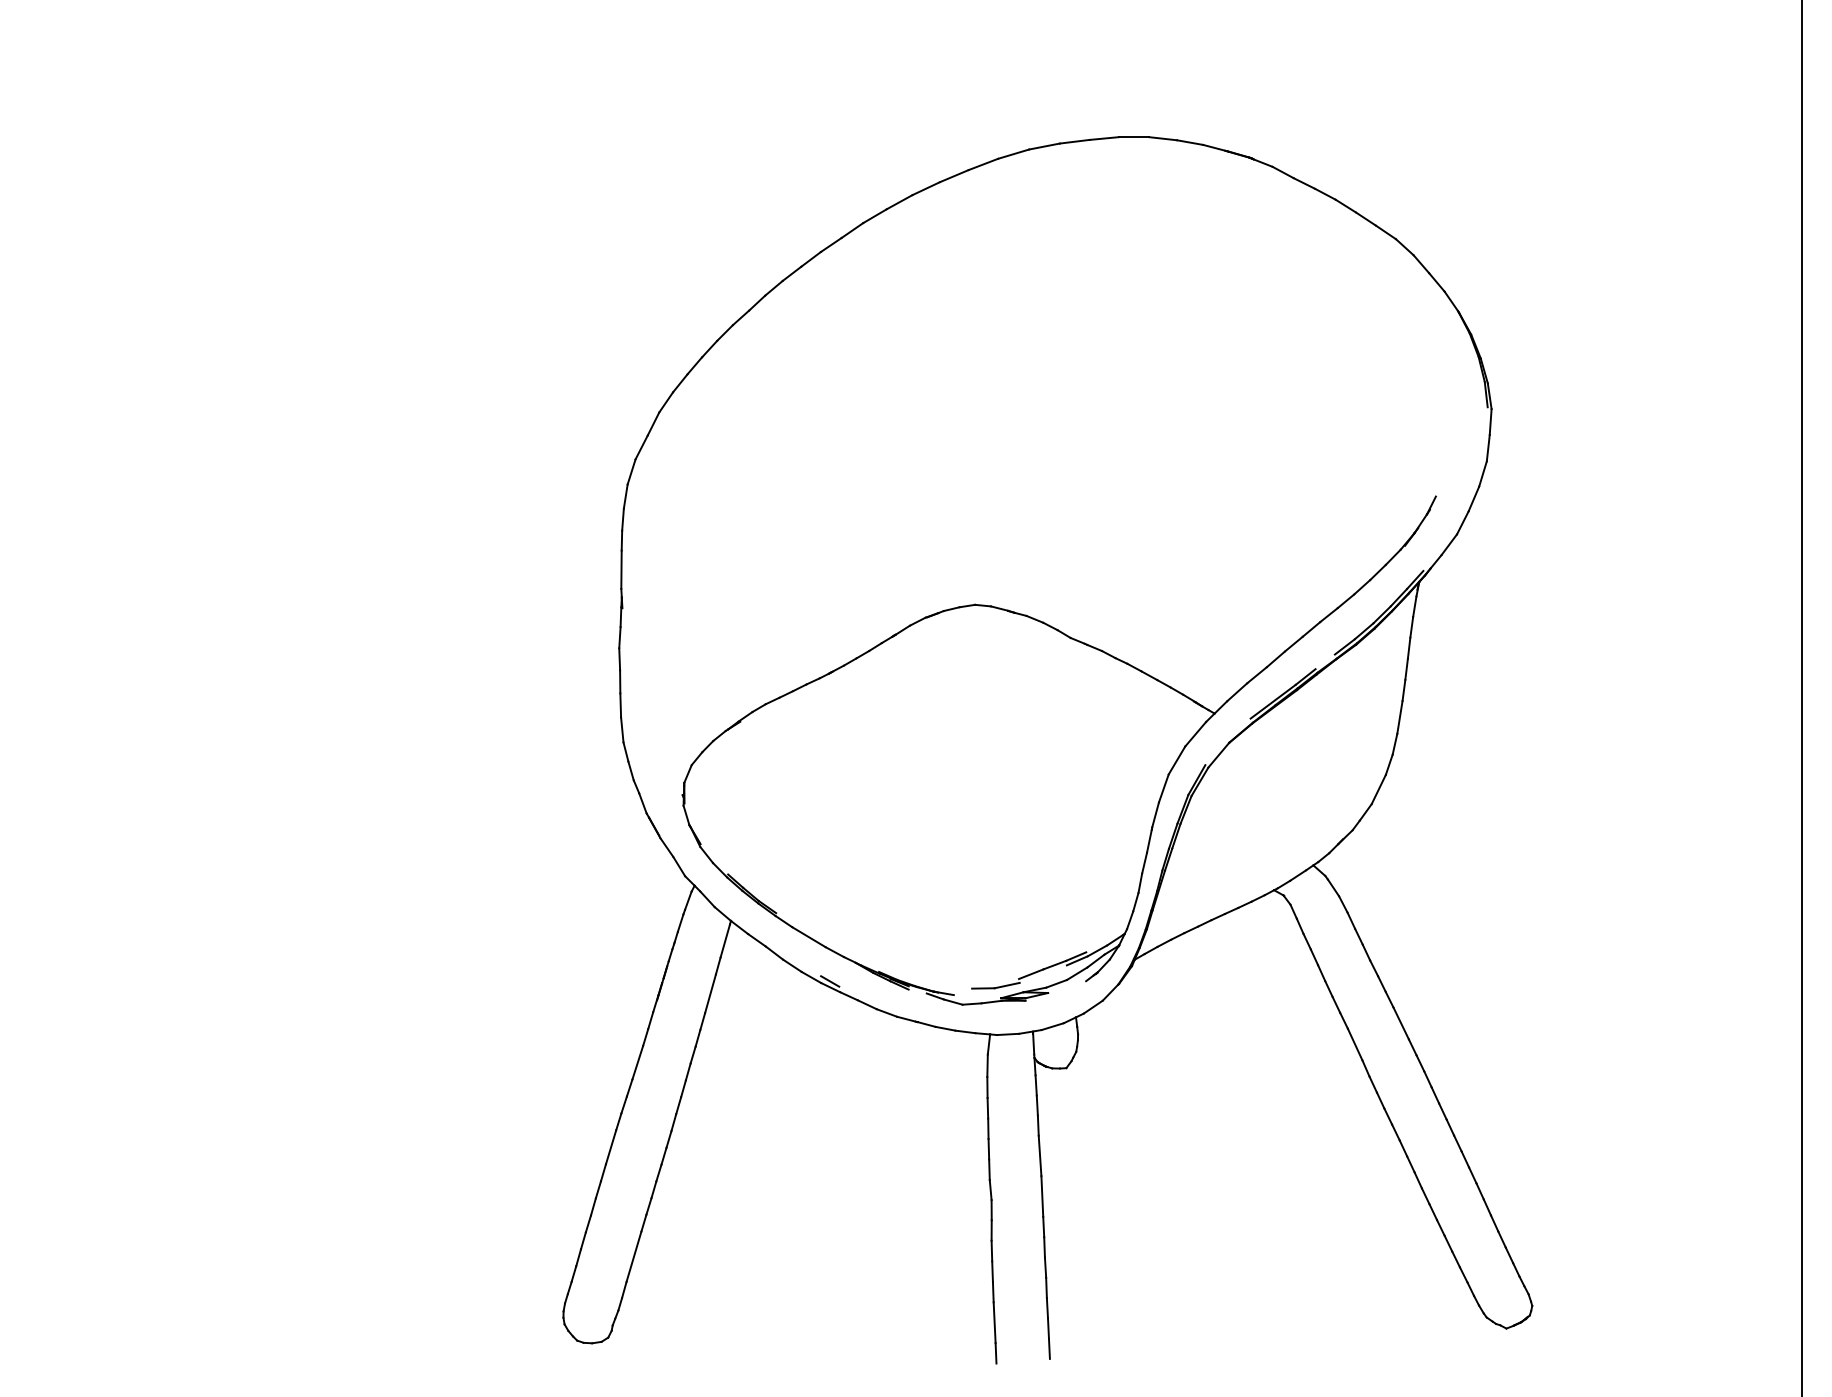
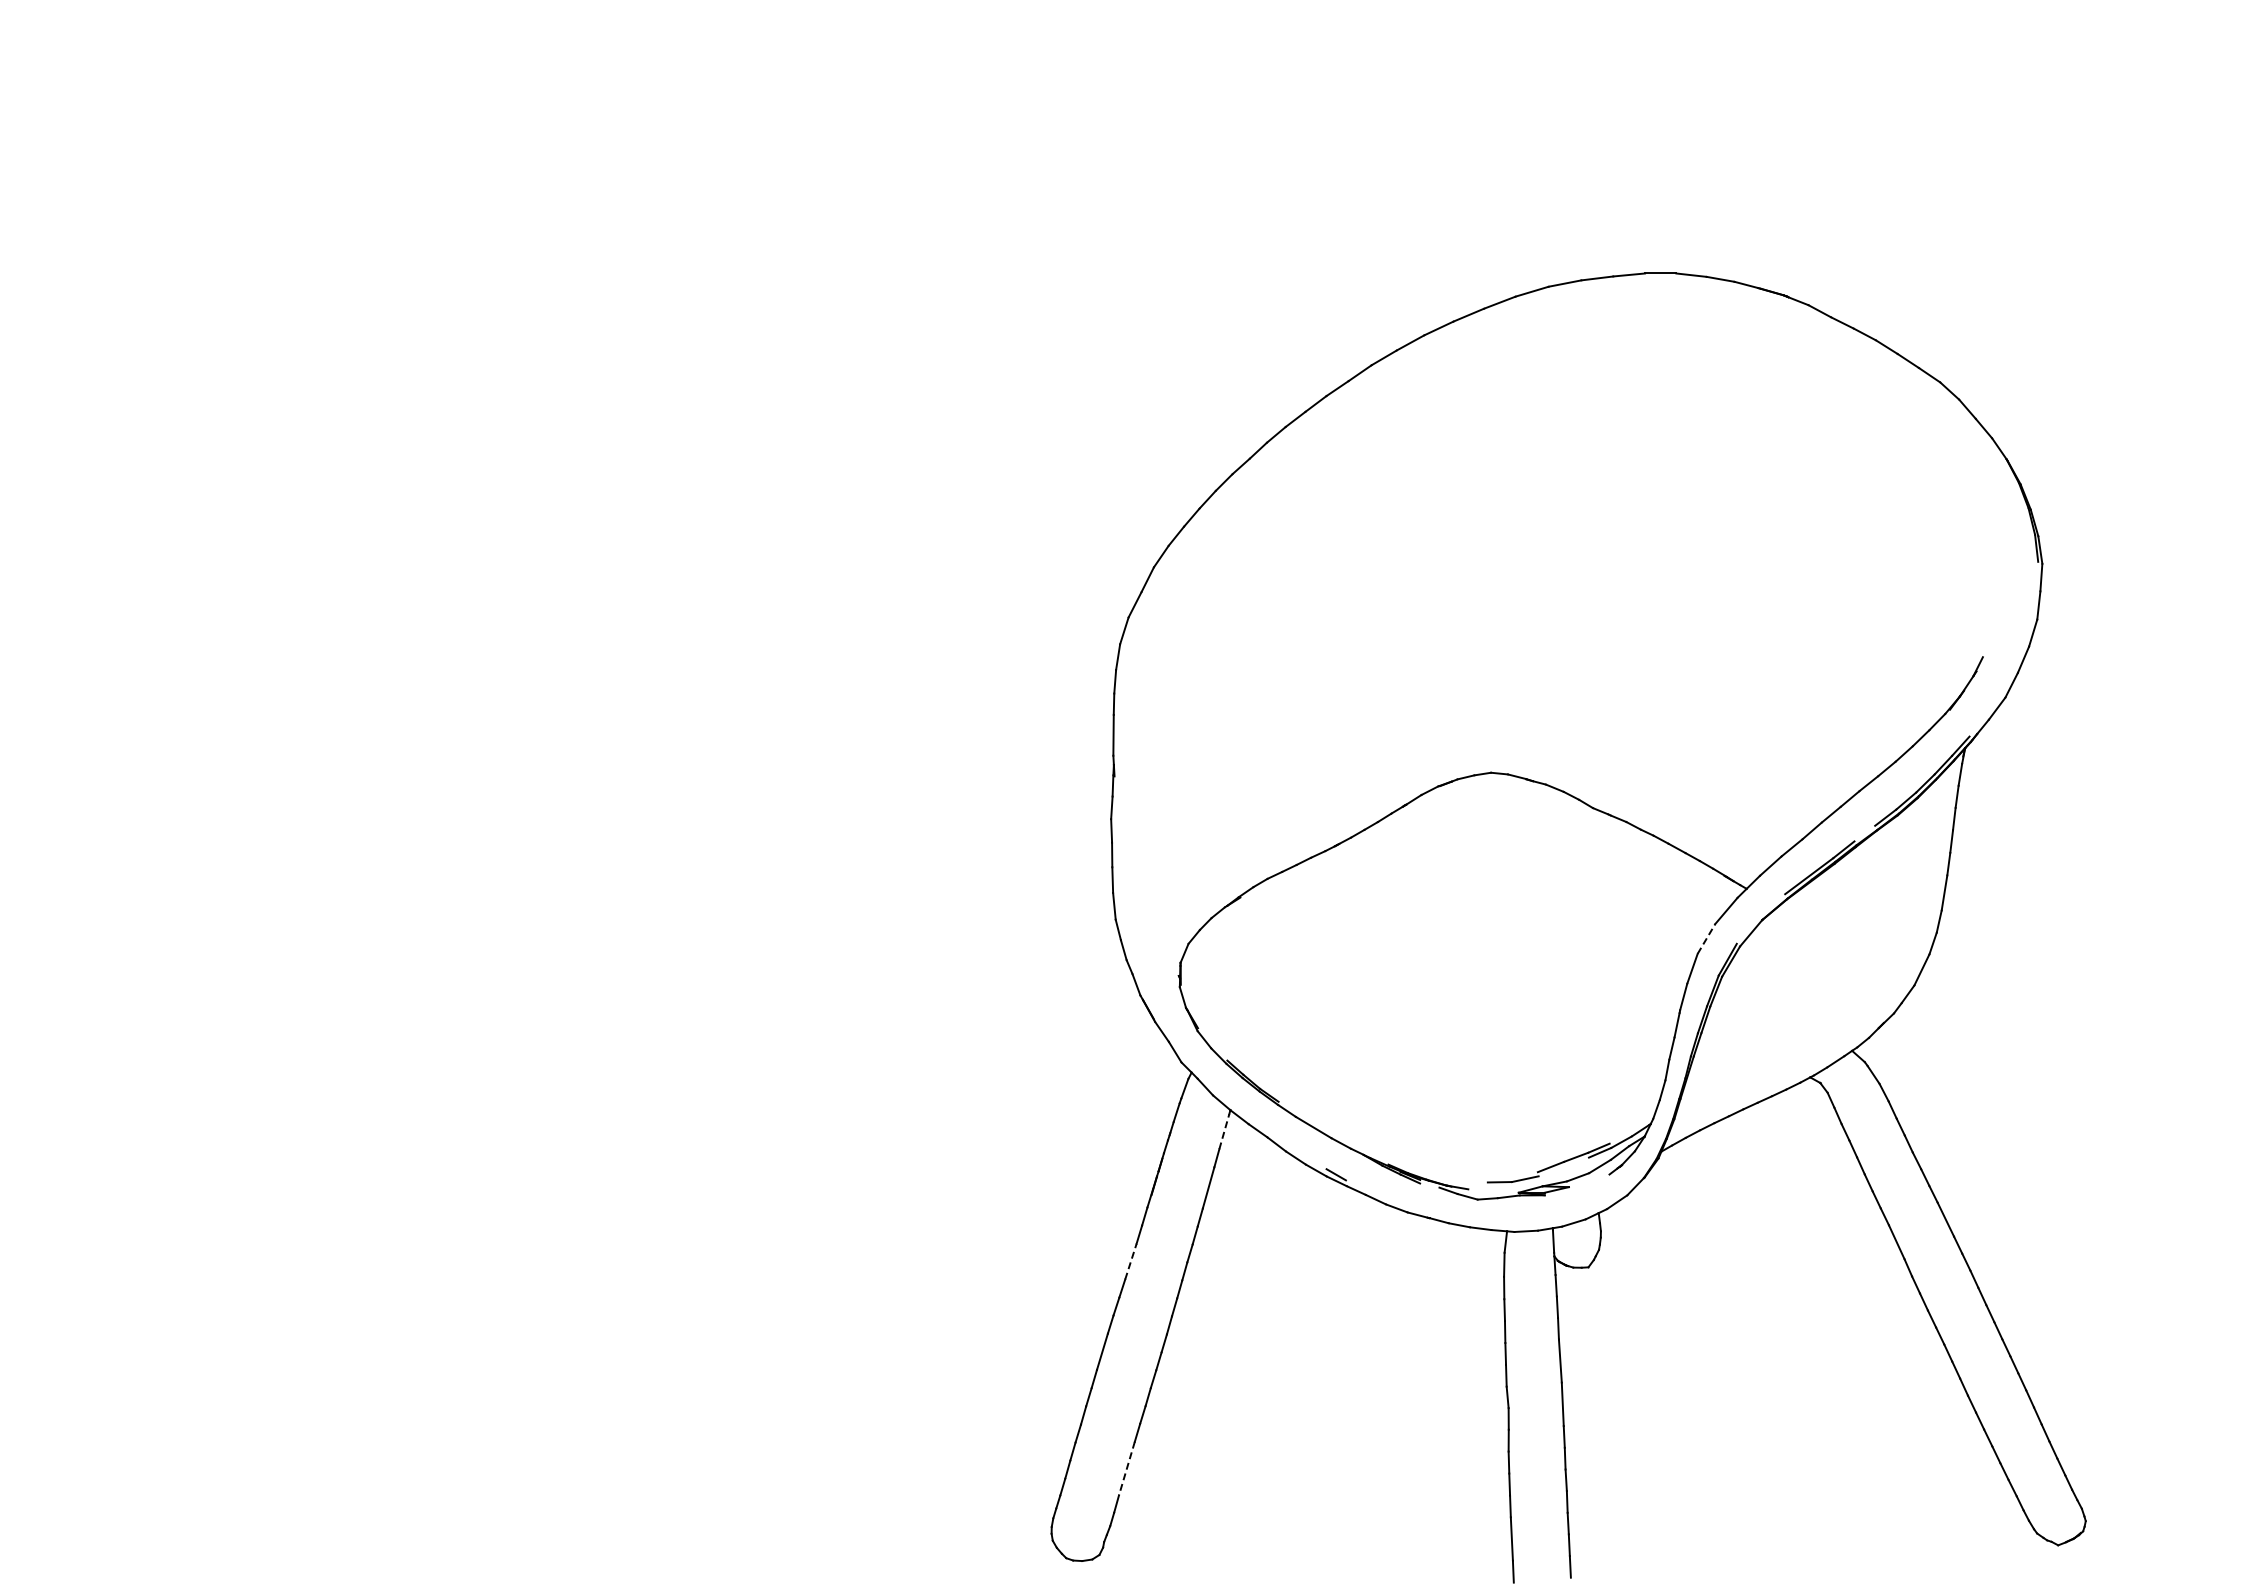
line: (1176, 760) -> (1706, 938), solid -> dashed
line: (725, 940) -> (1224, 1131), solid -> dashed
line: (637, 1062) -> (1130, 1261), solid -> dashed
line: (633, 1256) -> (1126, 1468), solid -> dashed

